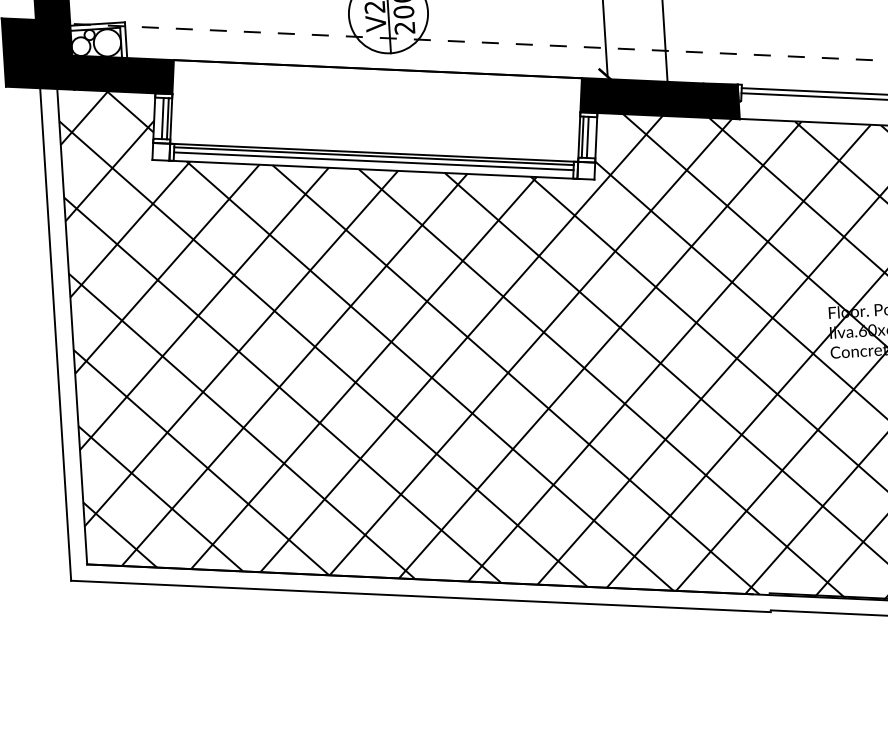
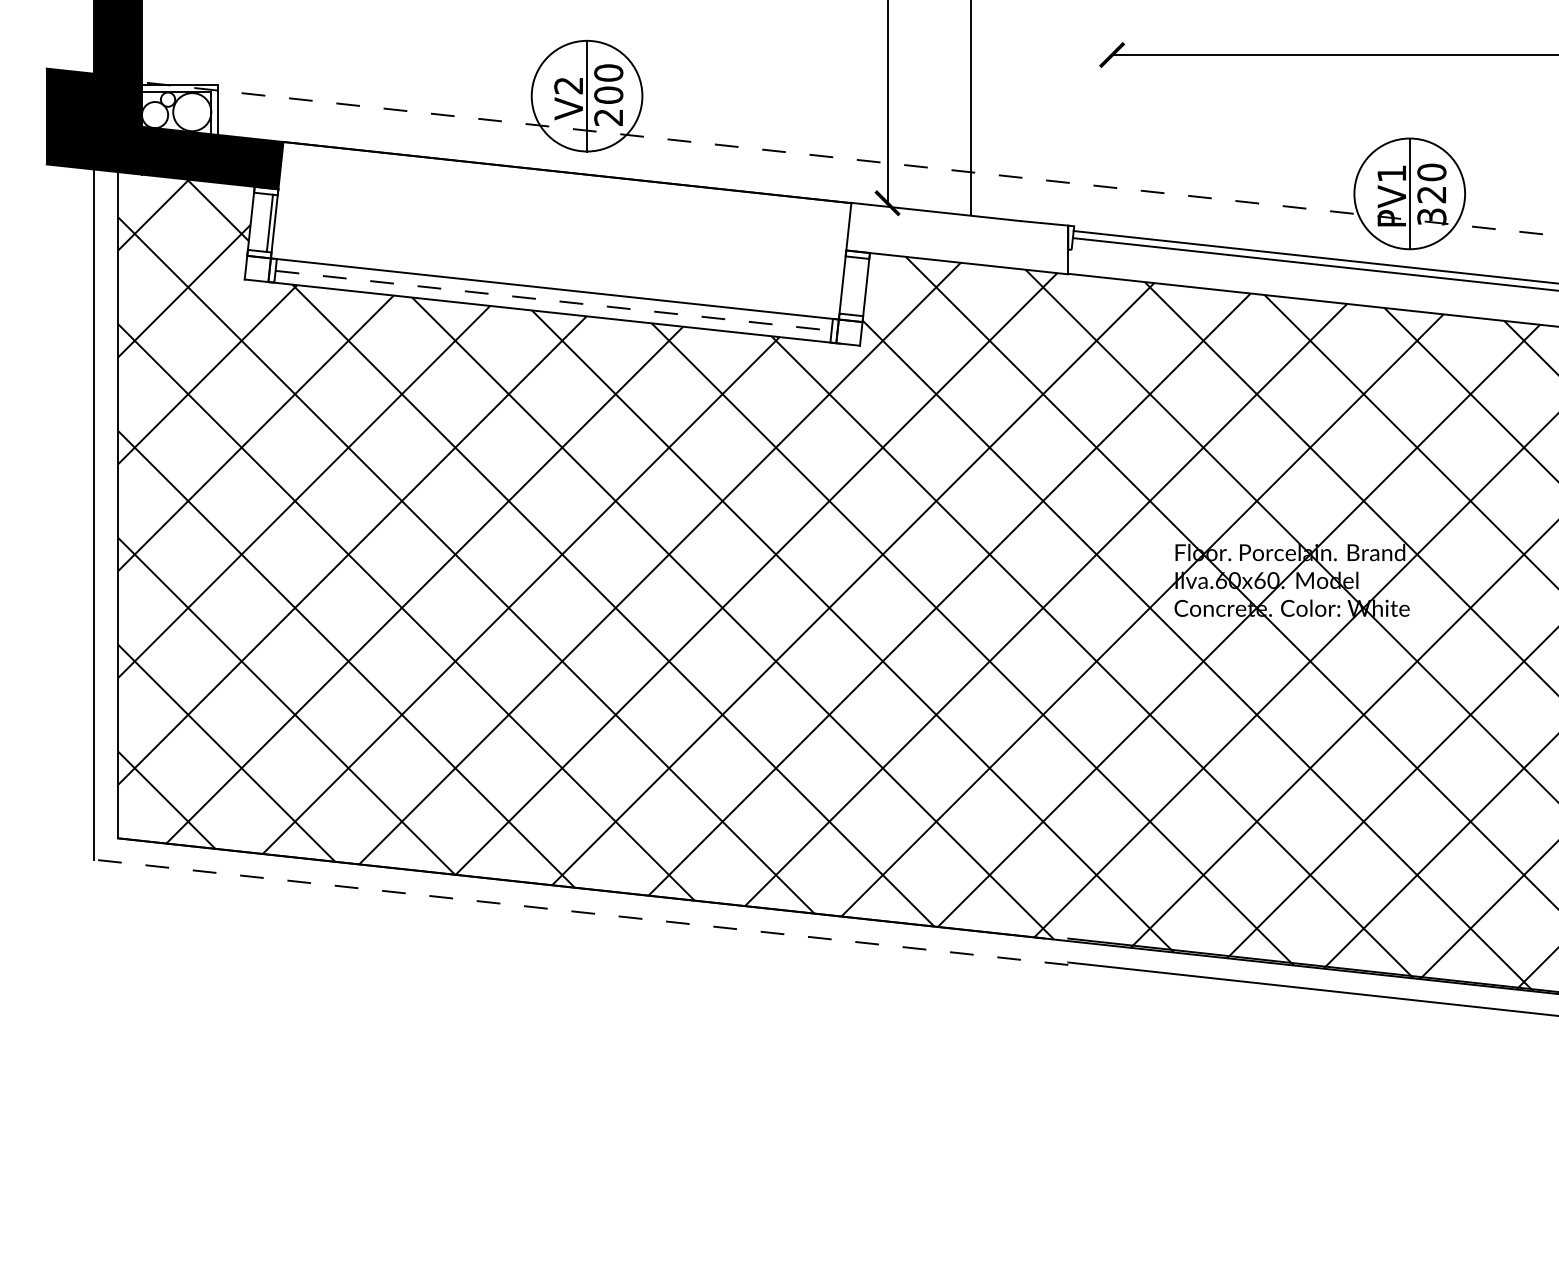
fill: (659, 98) -> (957, 238), removed
line: (162, 118) -> (262, 222), removed
line: (587, 136) -> (854, 285), removed
line: (582, 137) -> (847, 285), removed
line: (374, 156) -> (554, 293), removed
line: (373, 161) -> (553, 300), solid -> dashed
line: (421, 596) -> (581, 912), solid -> dashed

